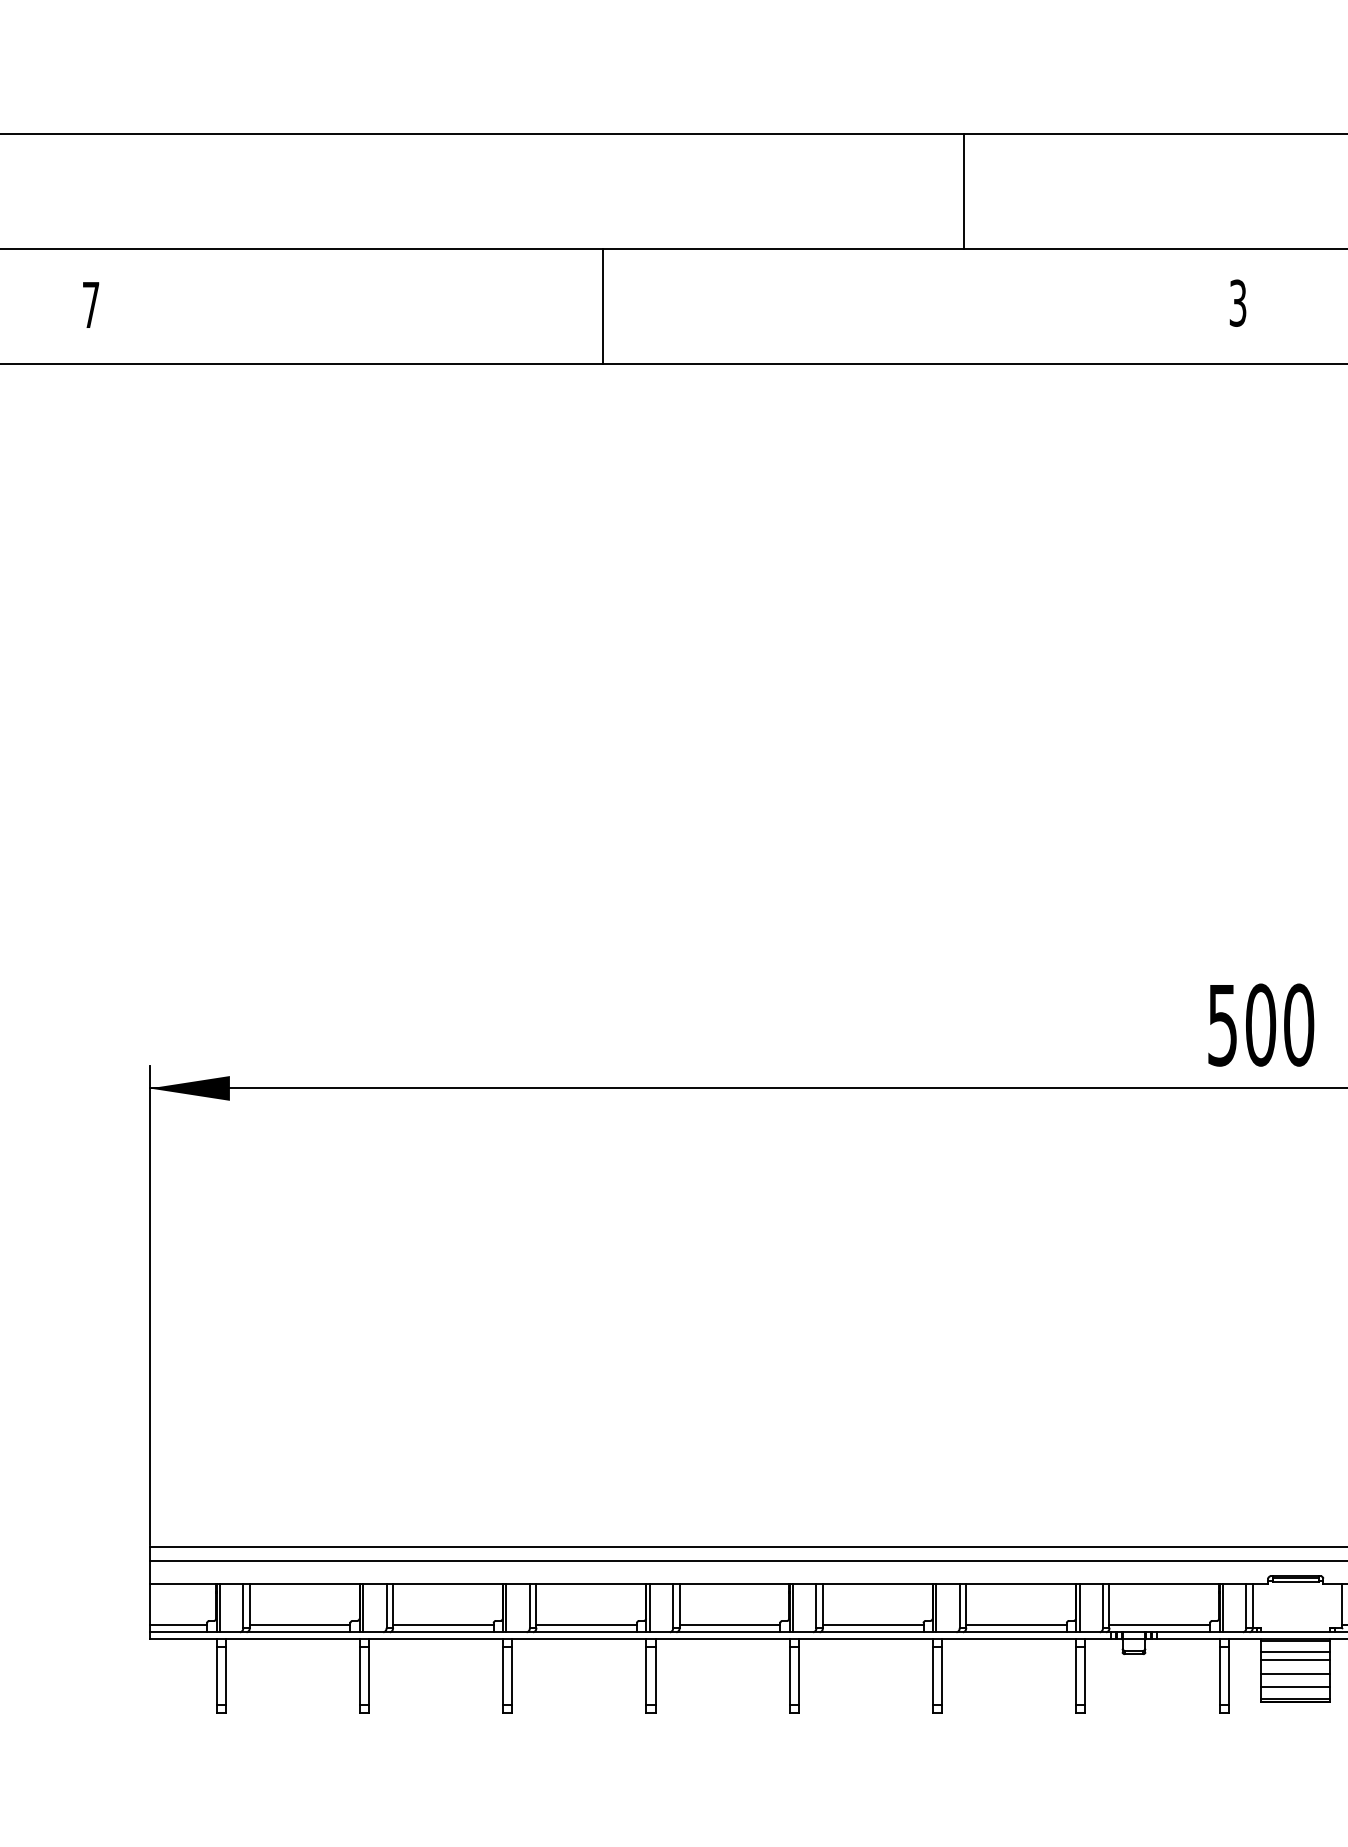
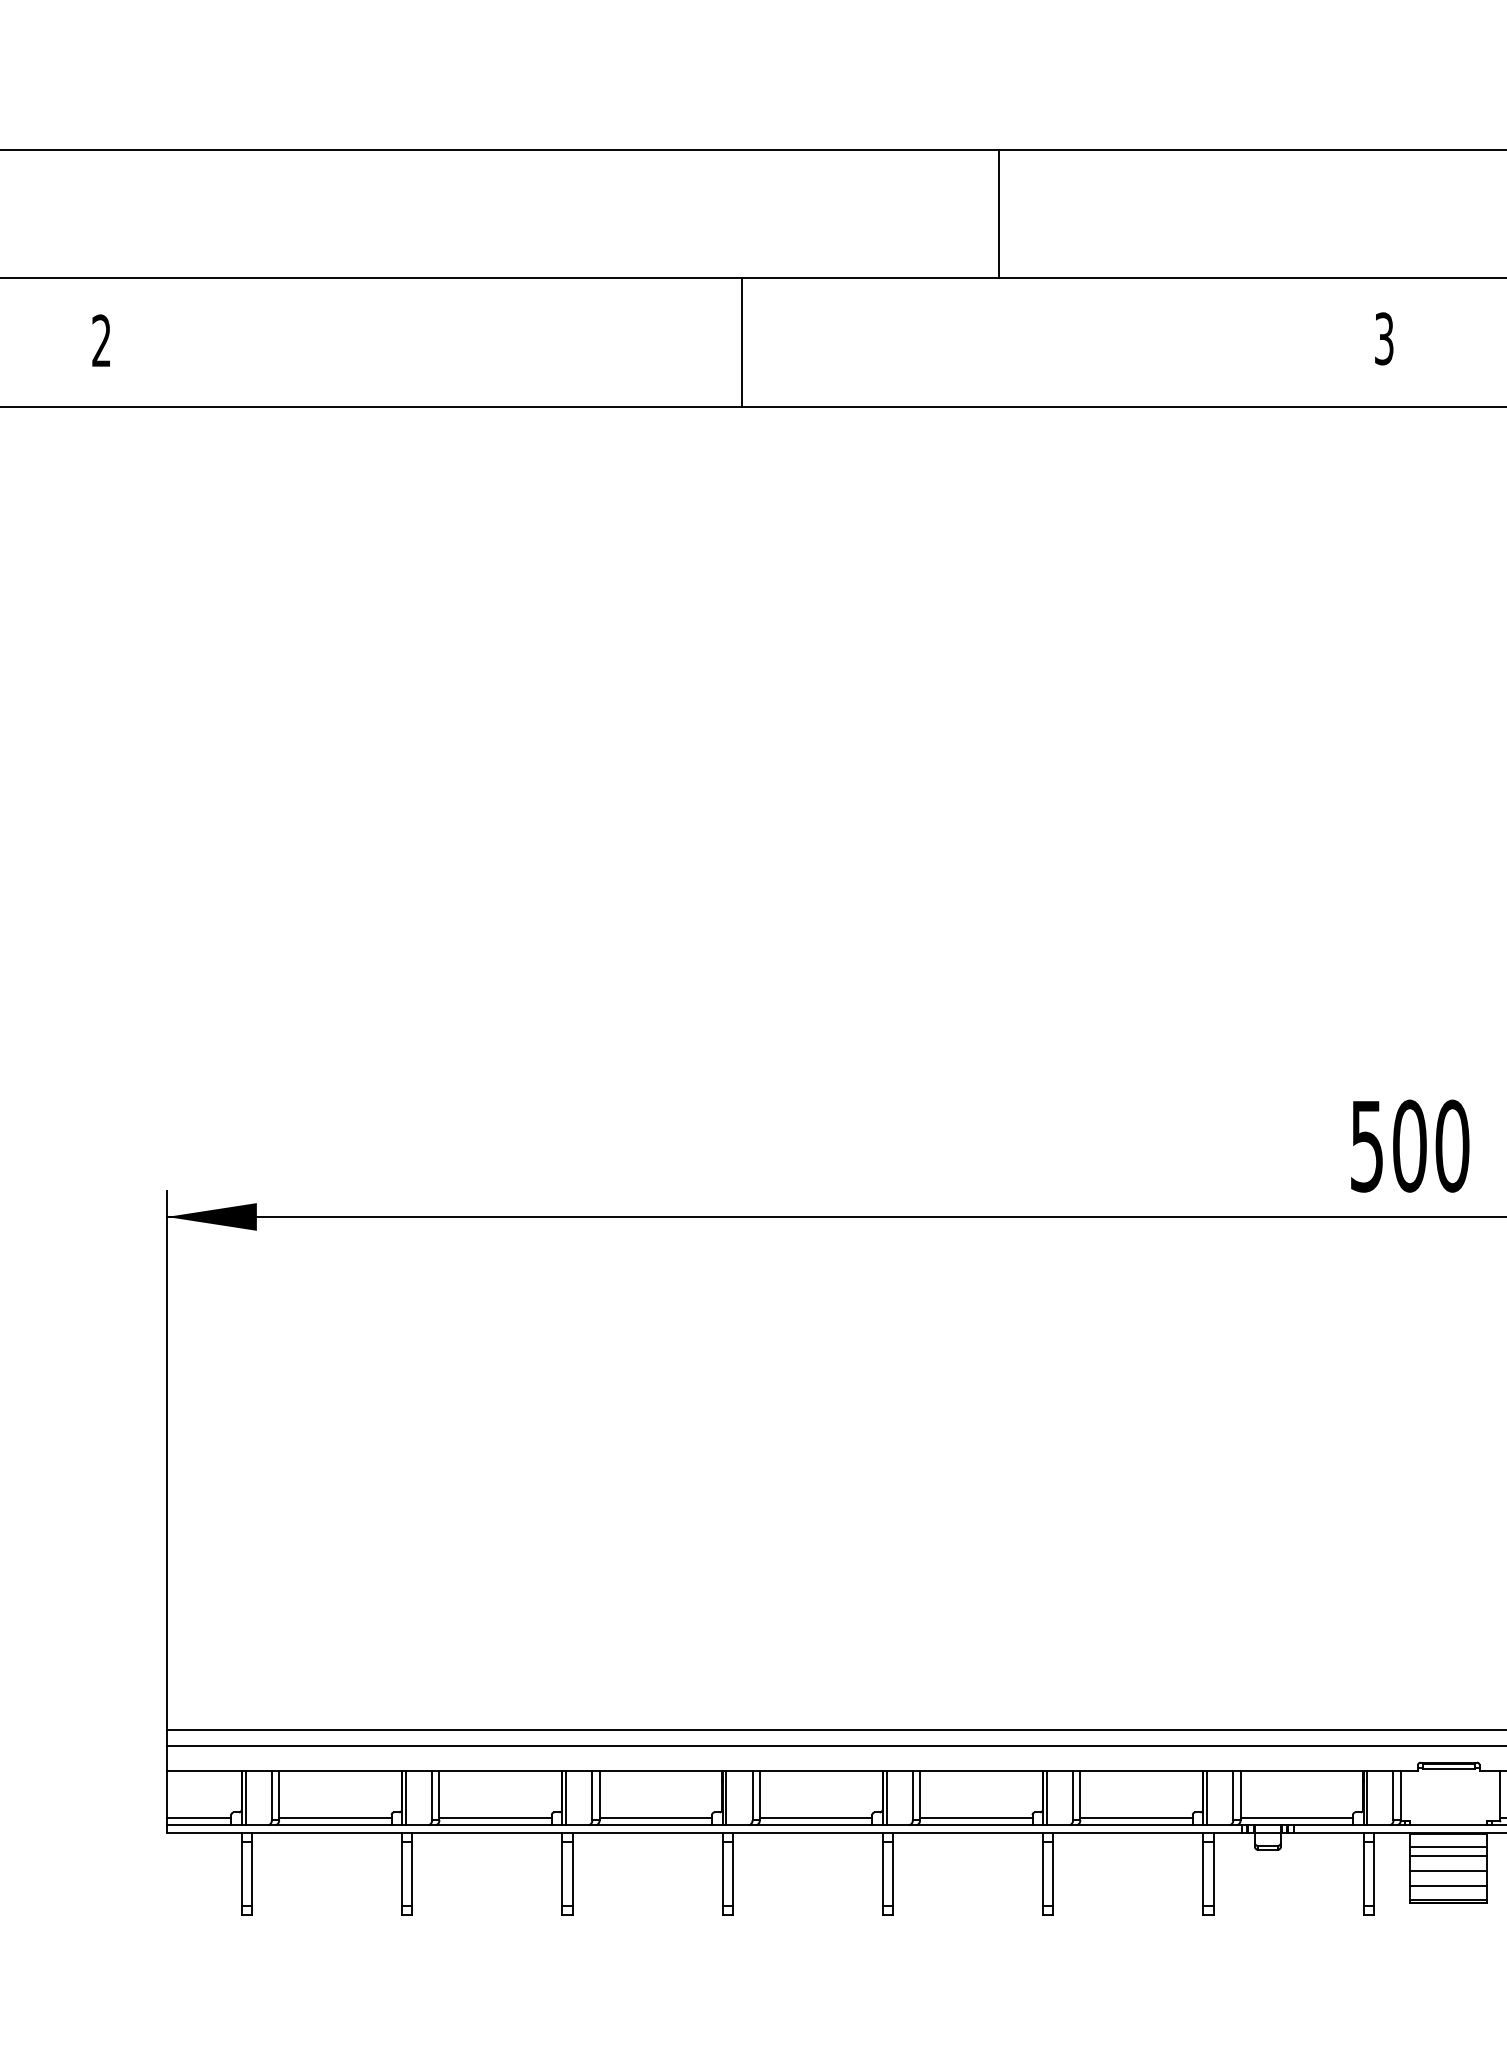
line: (963, 191) -> (998, 213), moved
text: (90, 304) -> (100, 340), 7 -> 2
line: (603, 306) -> (742, 342), moved

